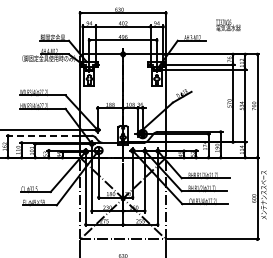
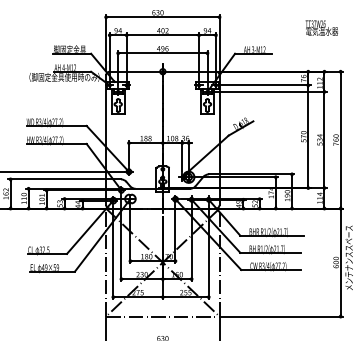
text: (228, 25) -> (322, 28), moved
line: (42, 135) -> (56, 179), dashed -> solid

